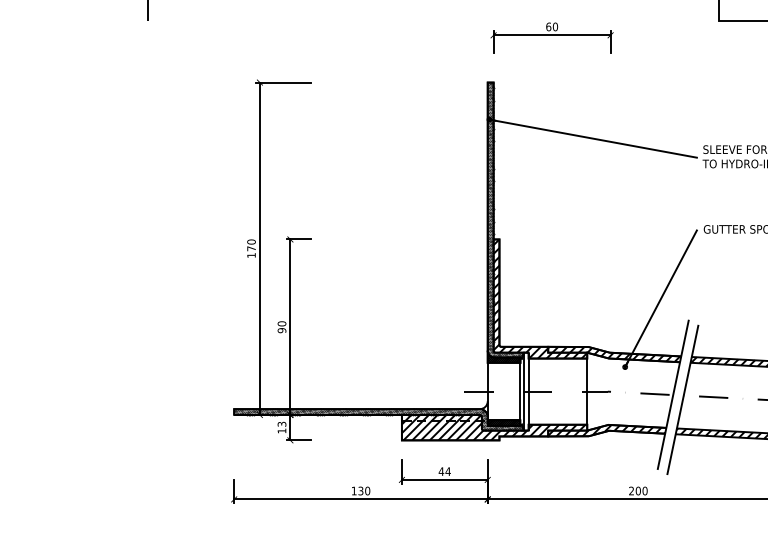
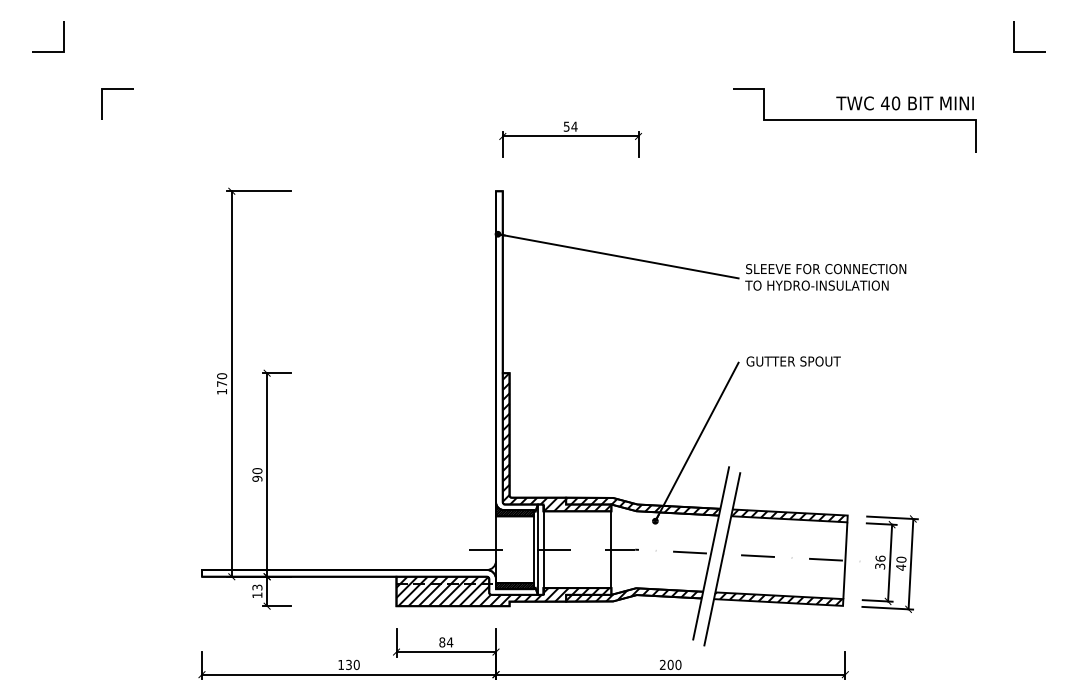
text: (551, 26) -> (570, 126), 60 -> 54
hatch: (505, 219) -> (516, 350), removed
hatch: (378, 419) -> (369, 582), removed
text: (441, 471) -> (442, 642), 44 -> 84

